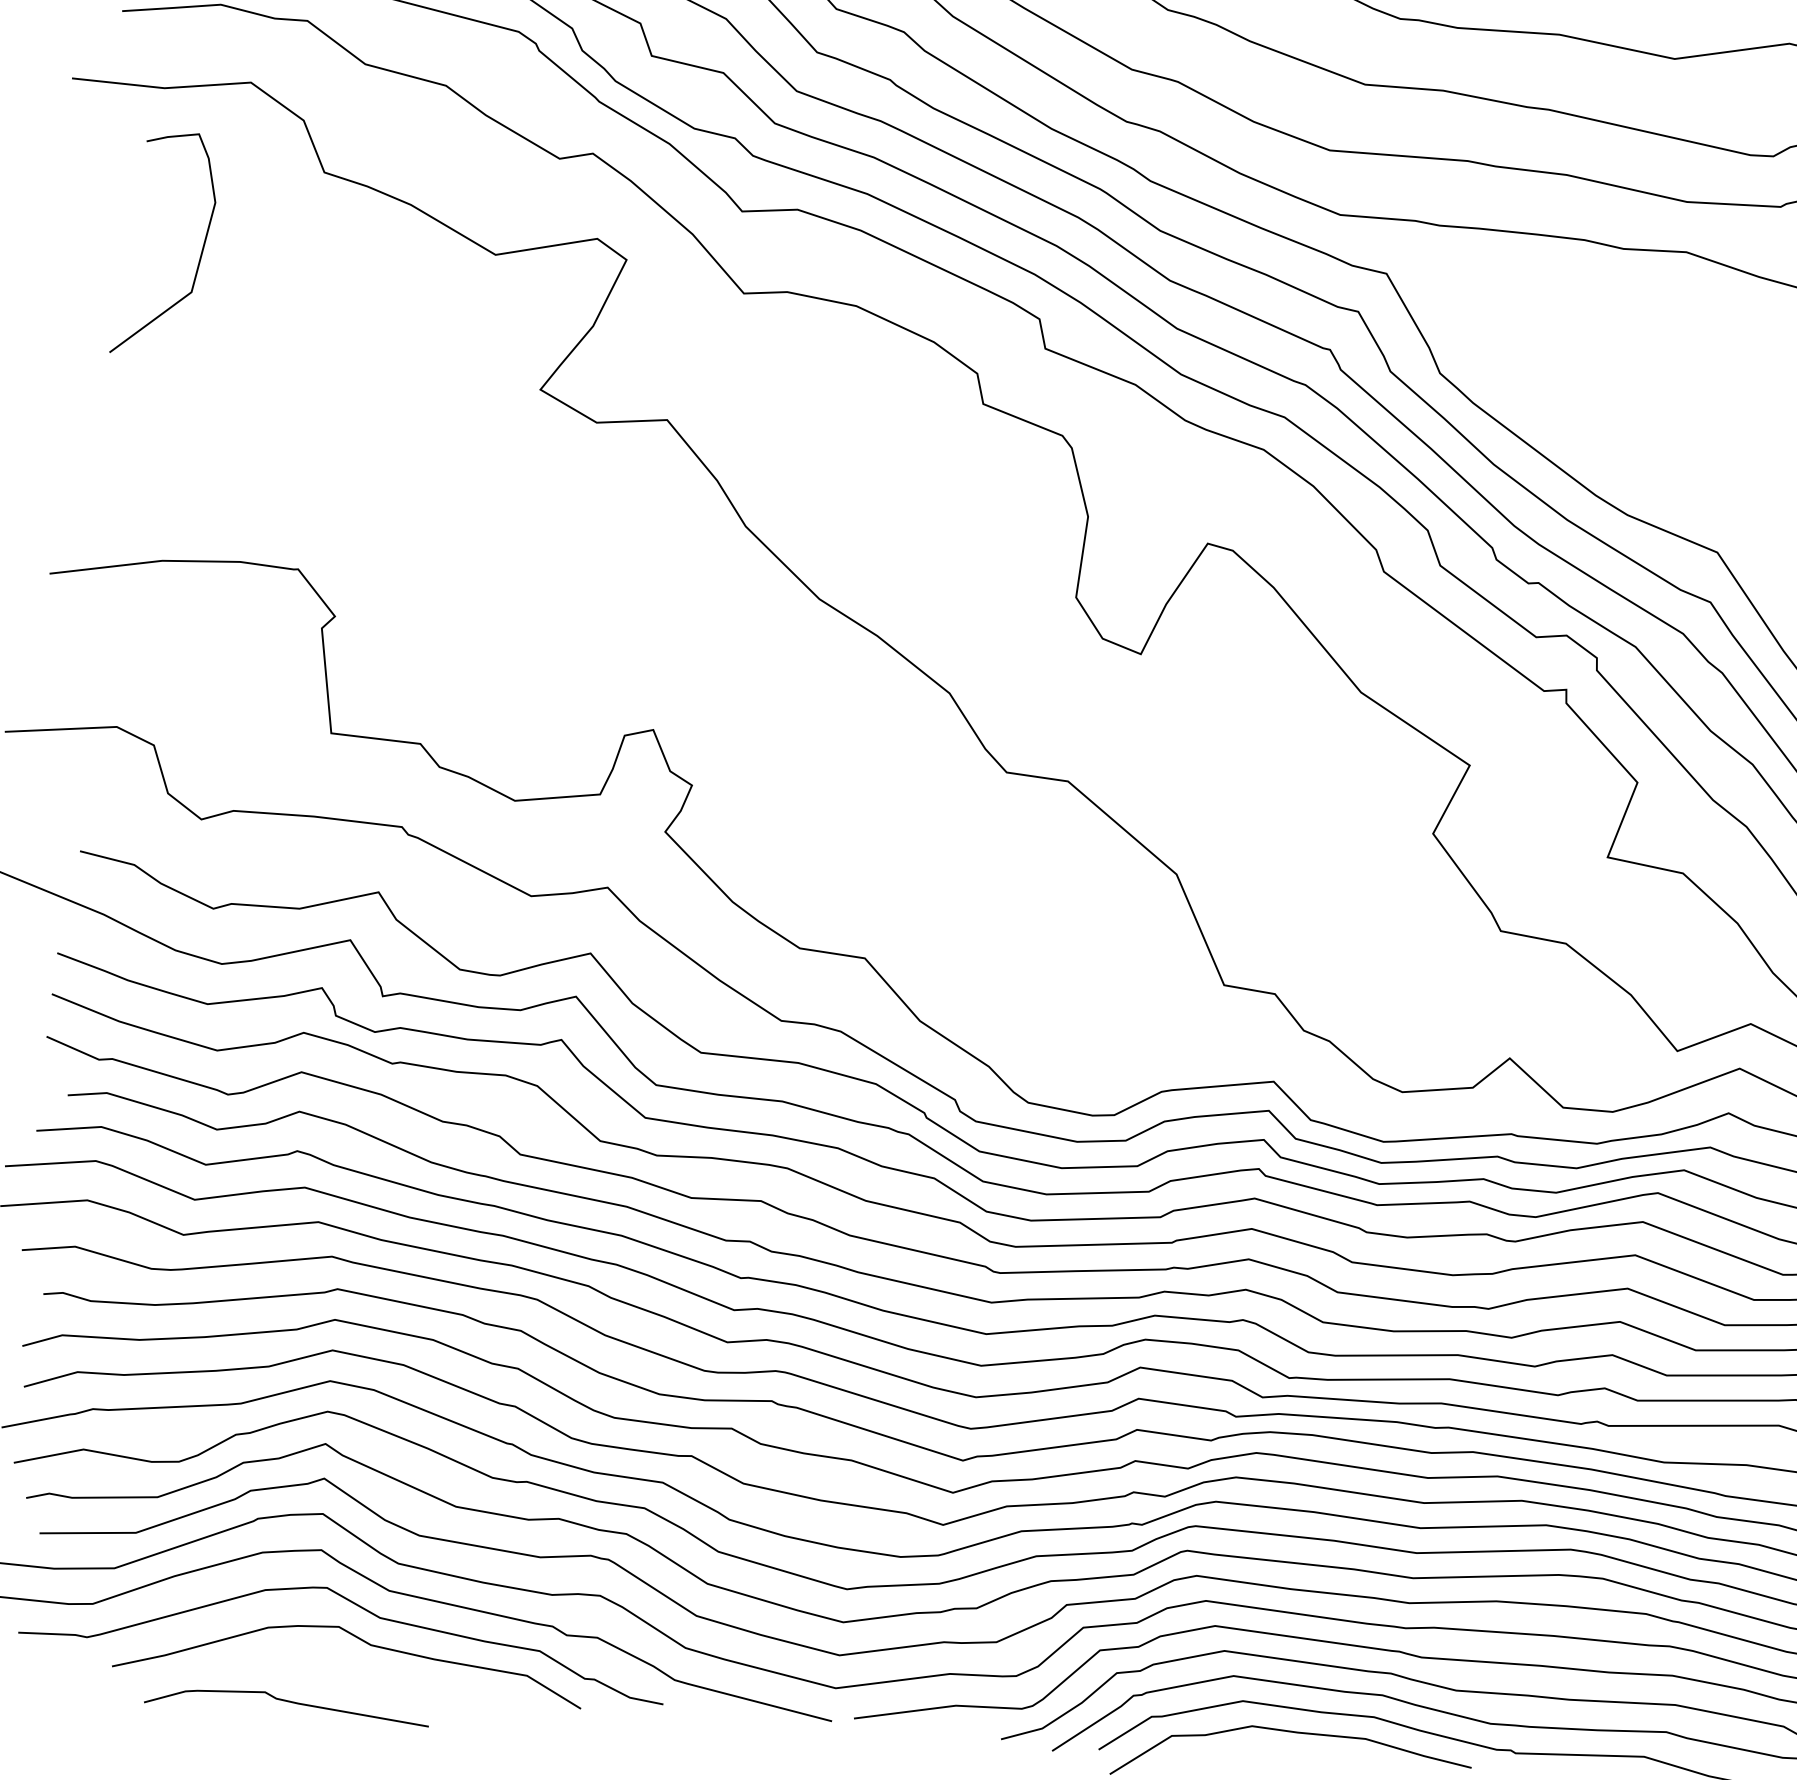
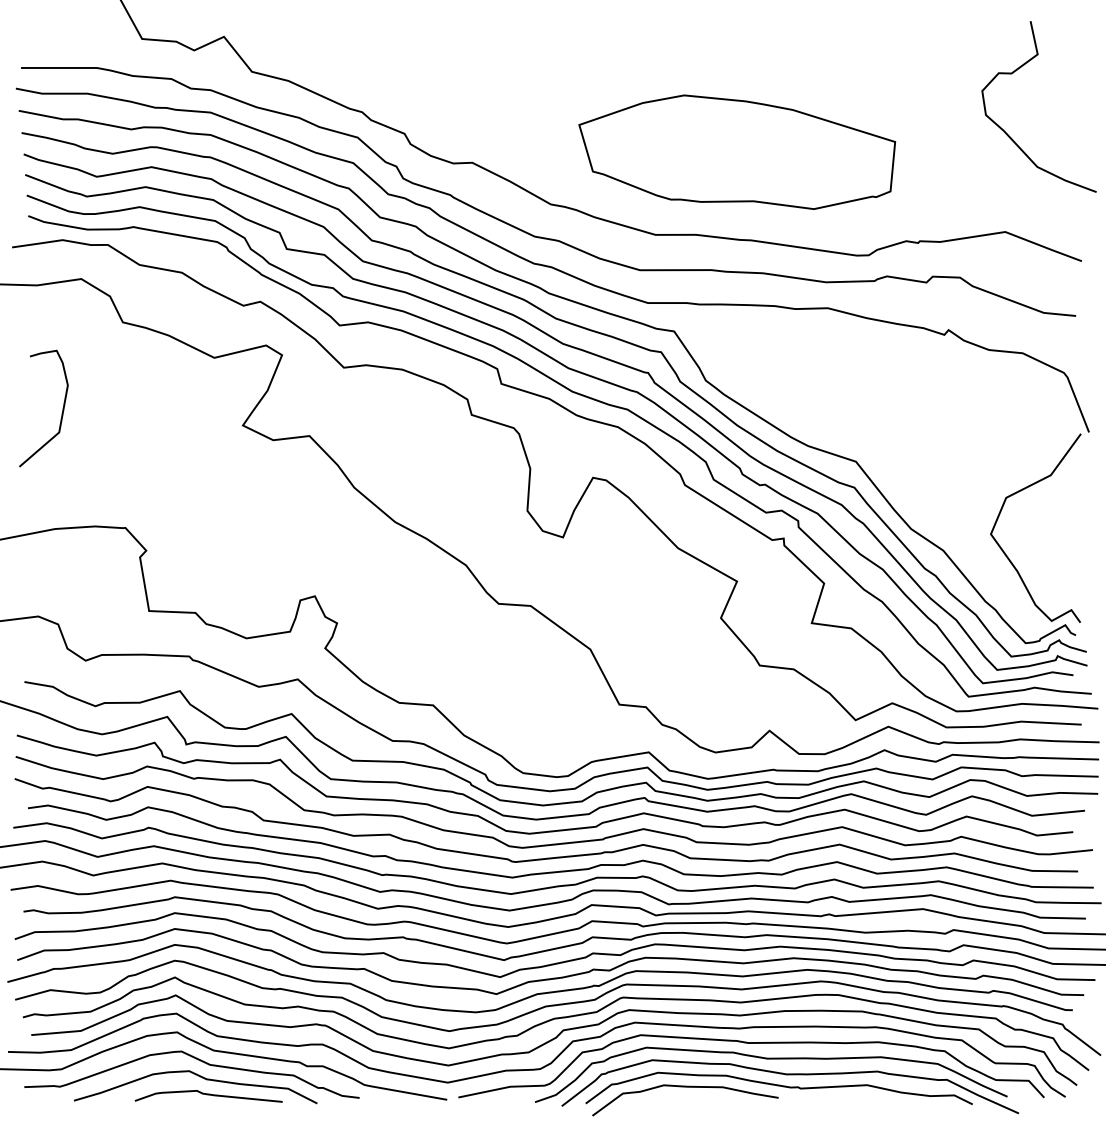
curve: (198, 256) -> (61, 413), moved
curve: (286, 1702) -> (208, 1095), moved

